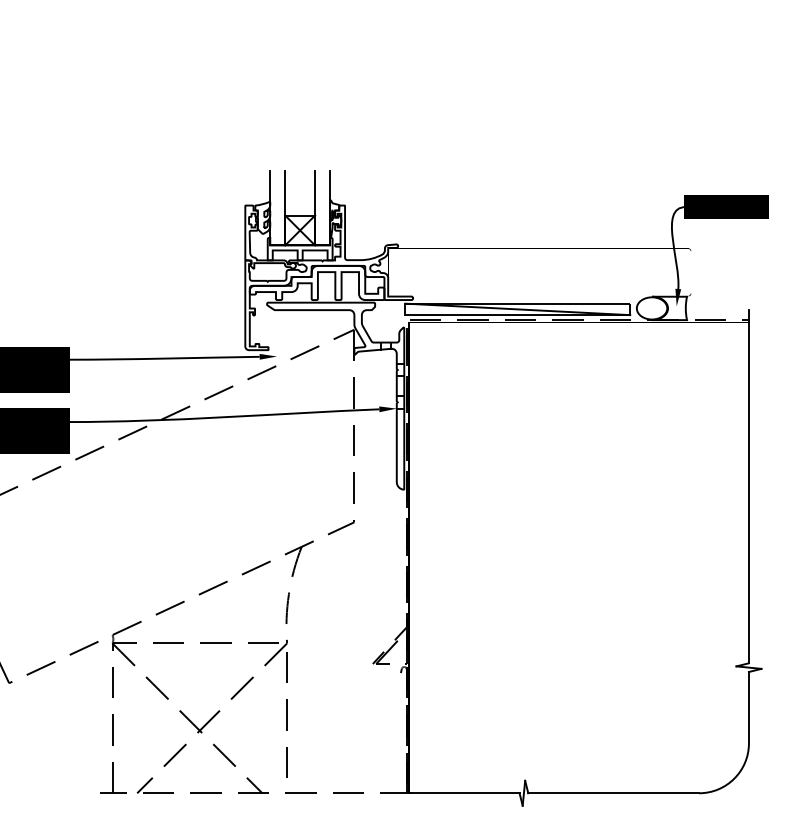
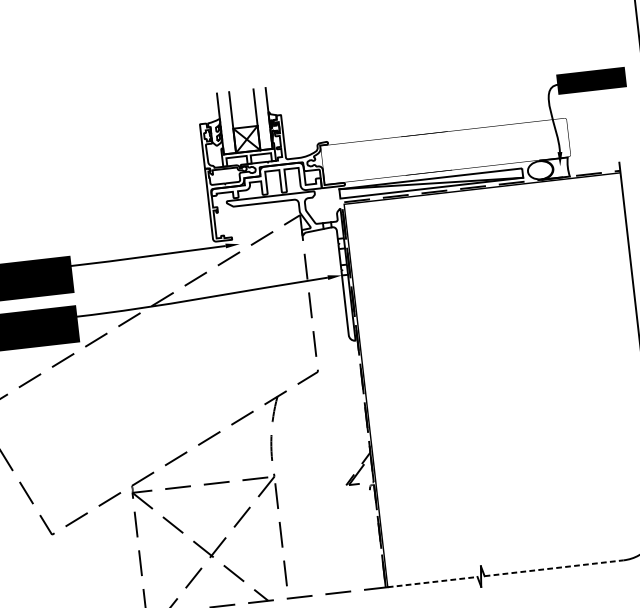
line: (464, 793) -> (432, 582), solid -> dashed
line: (614, 793) -> (554, 568), solid -> dashed

